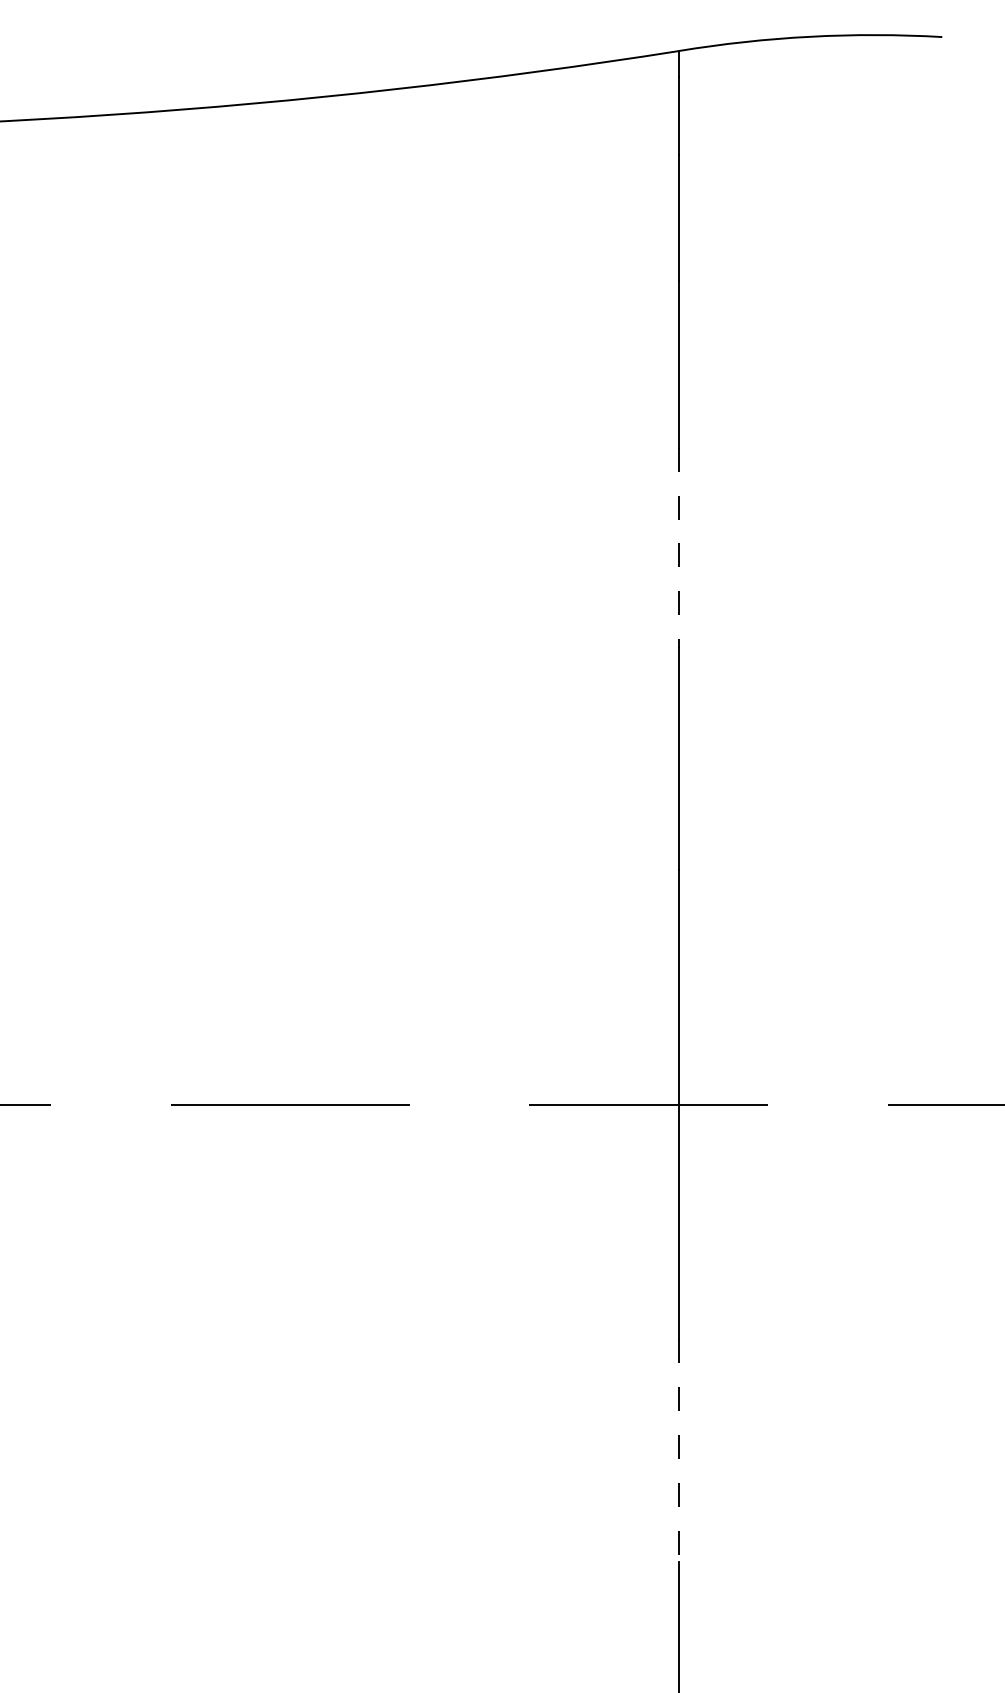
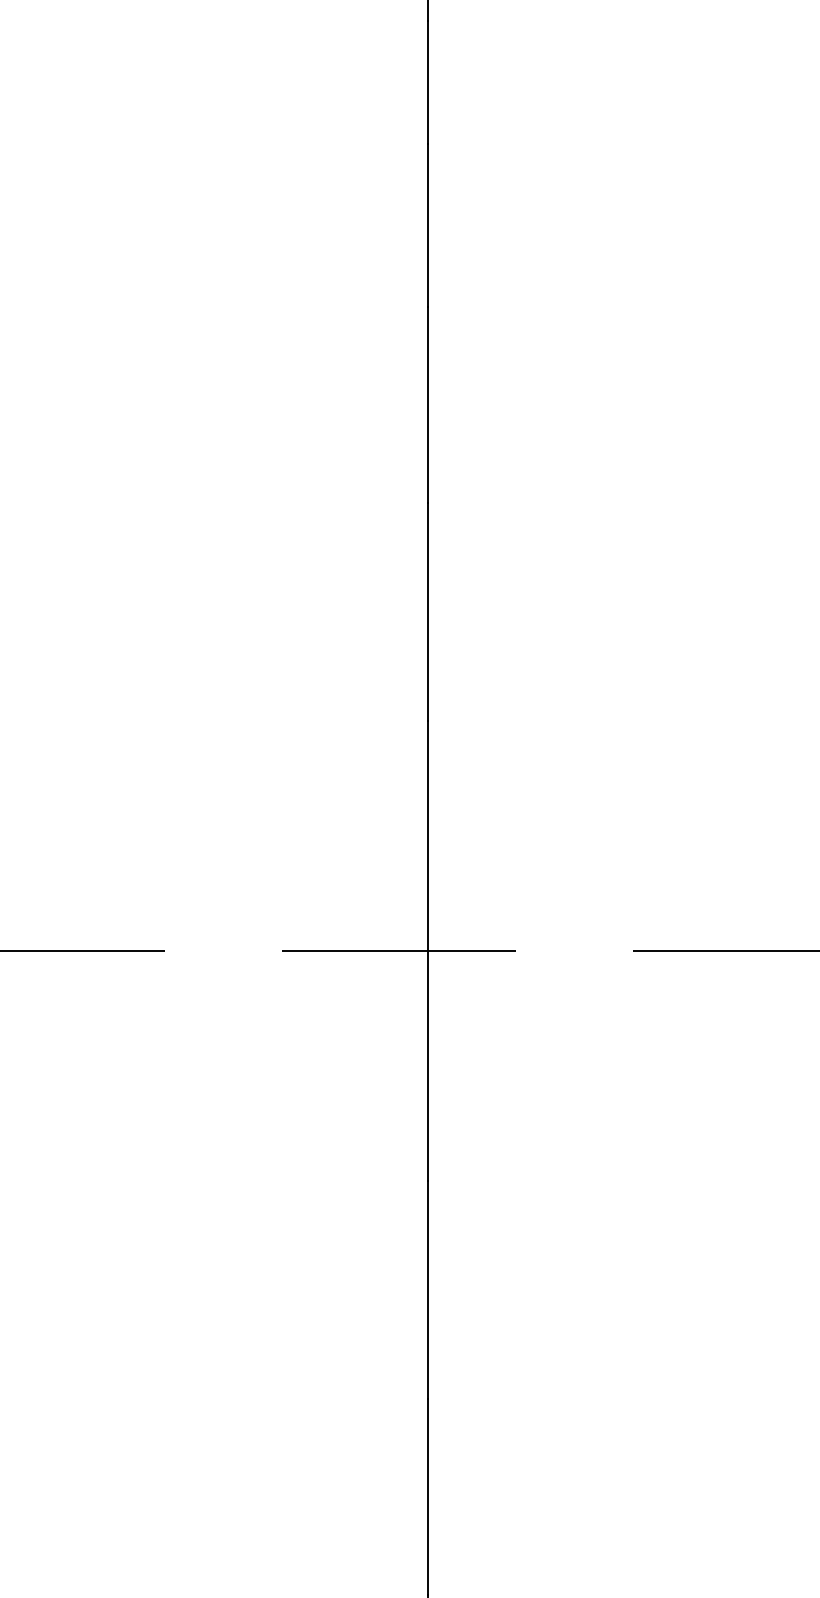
line: (678, 547) -> (427, 404), dashed -> solid
line: (678, 1451) -> (427, 1290), dashed -> solid

